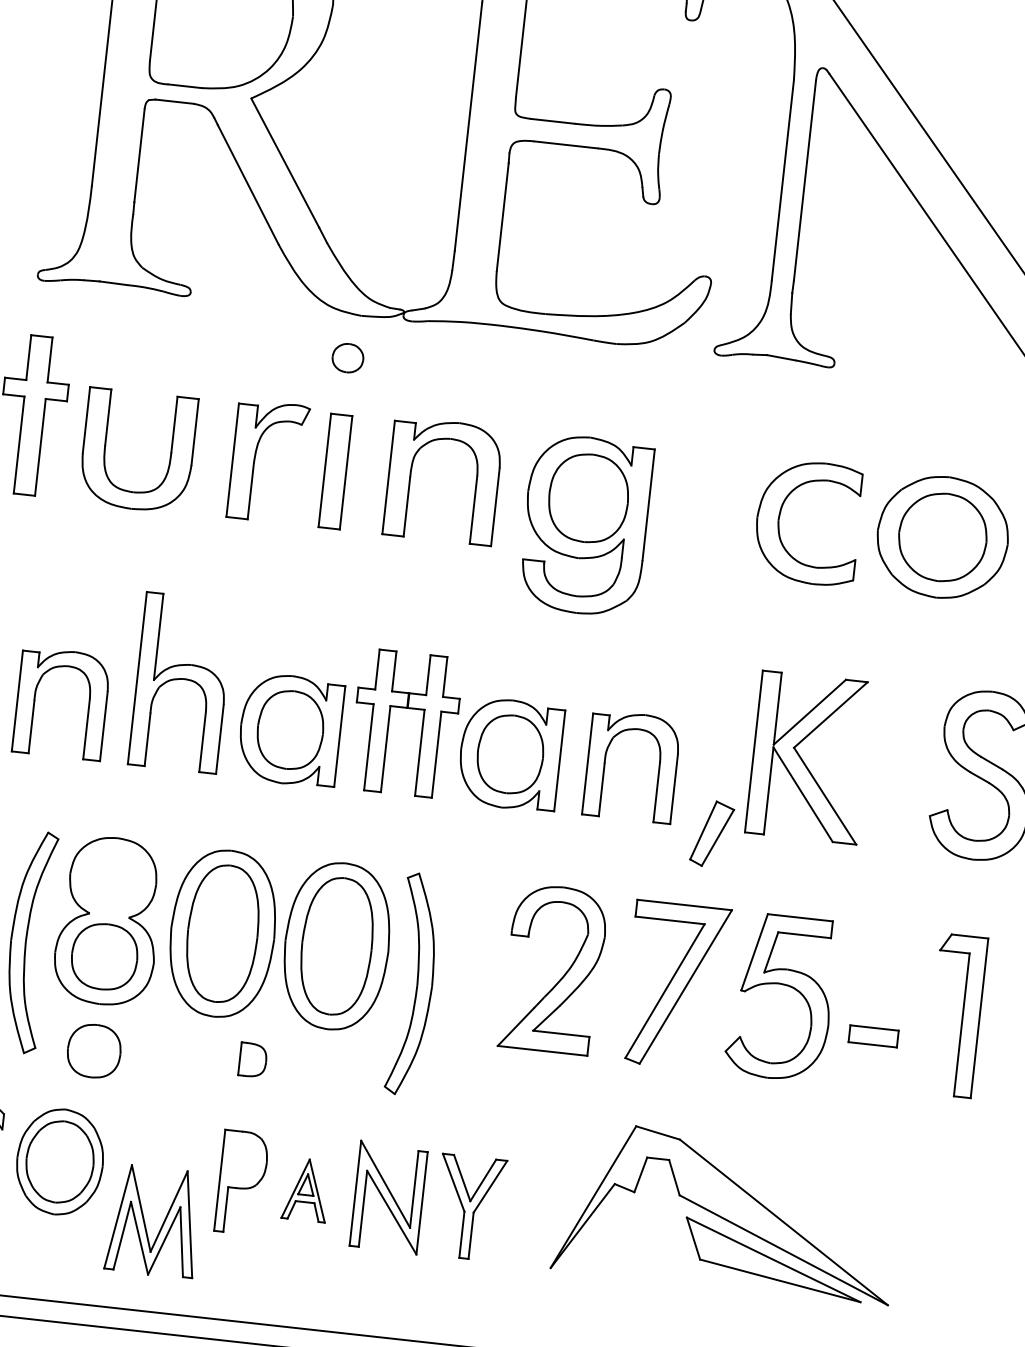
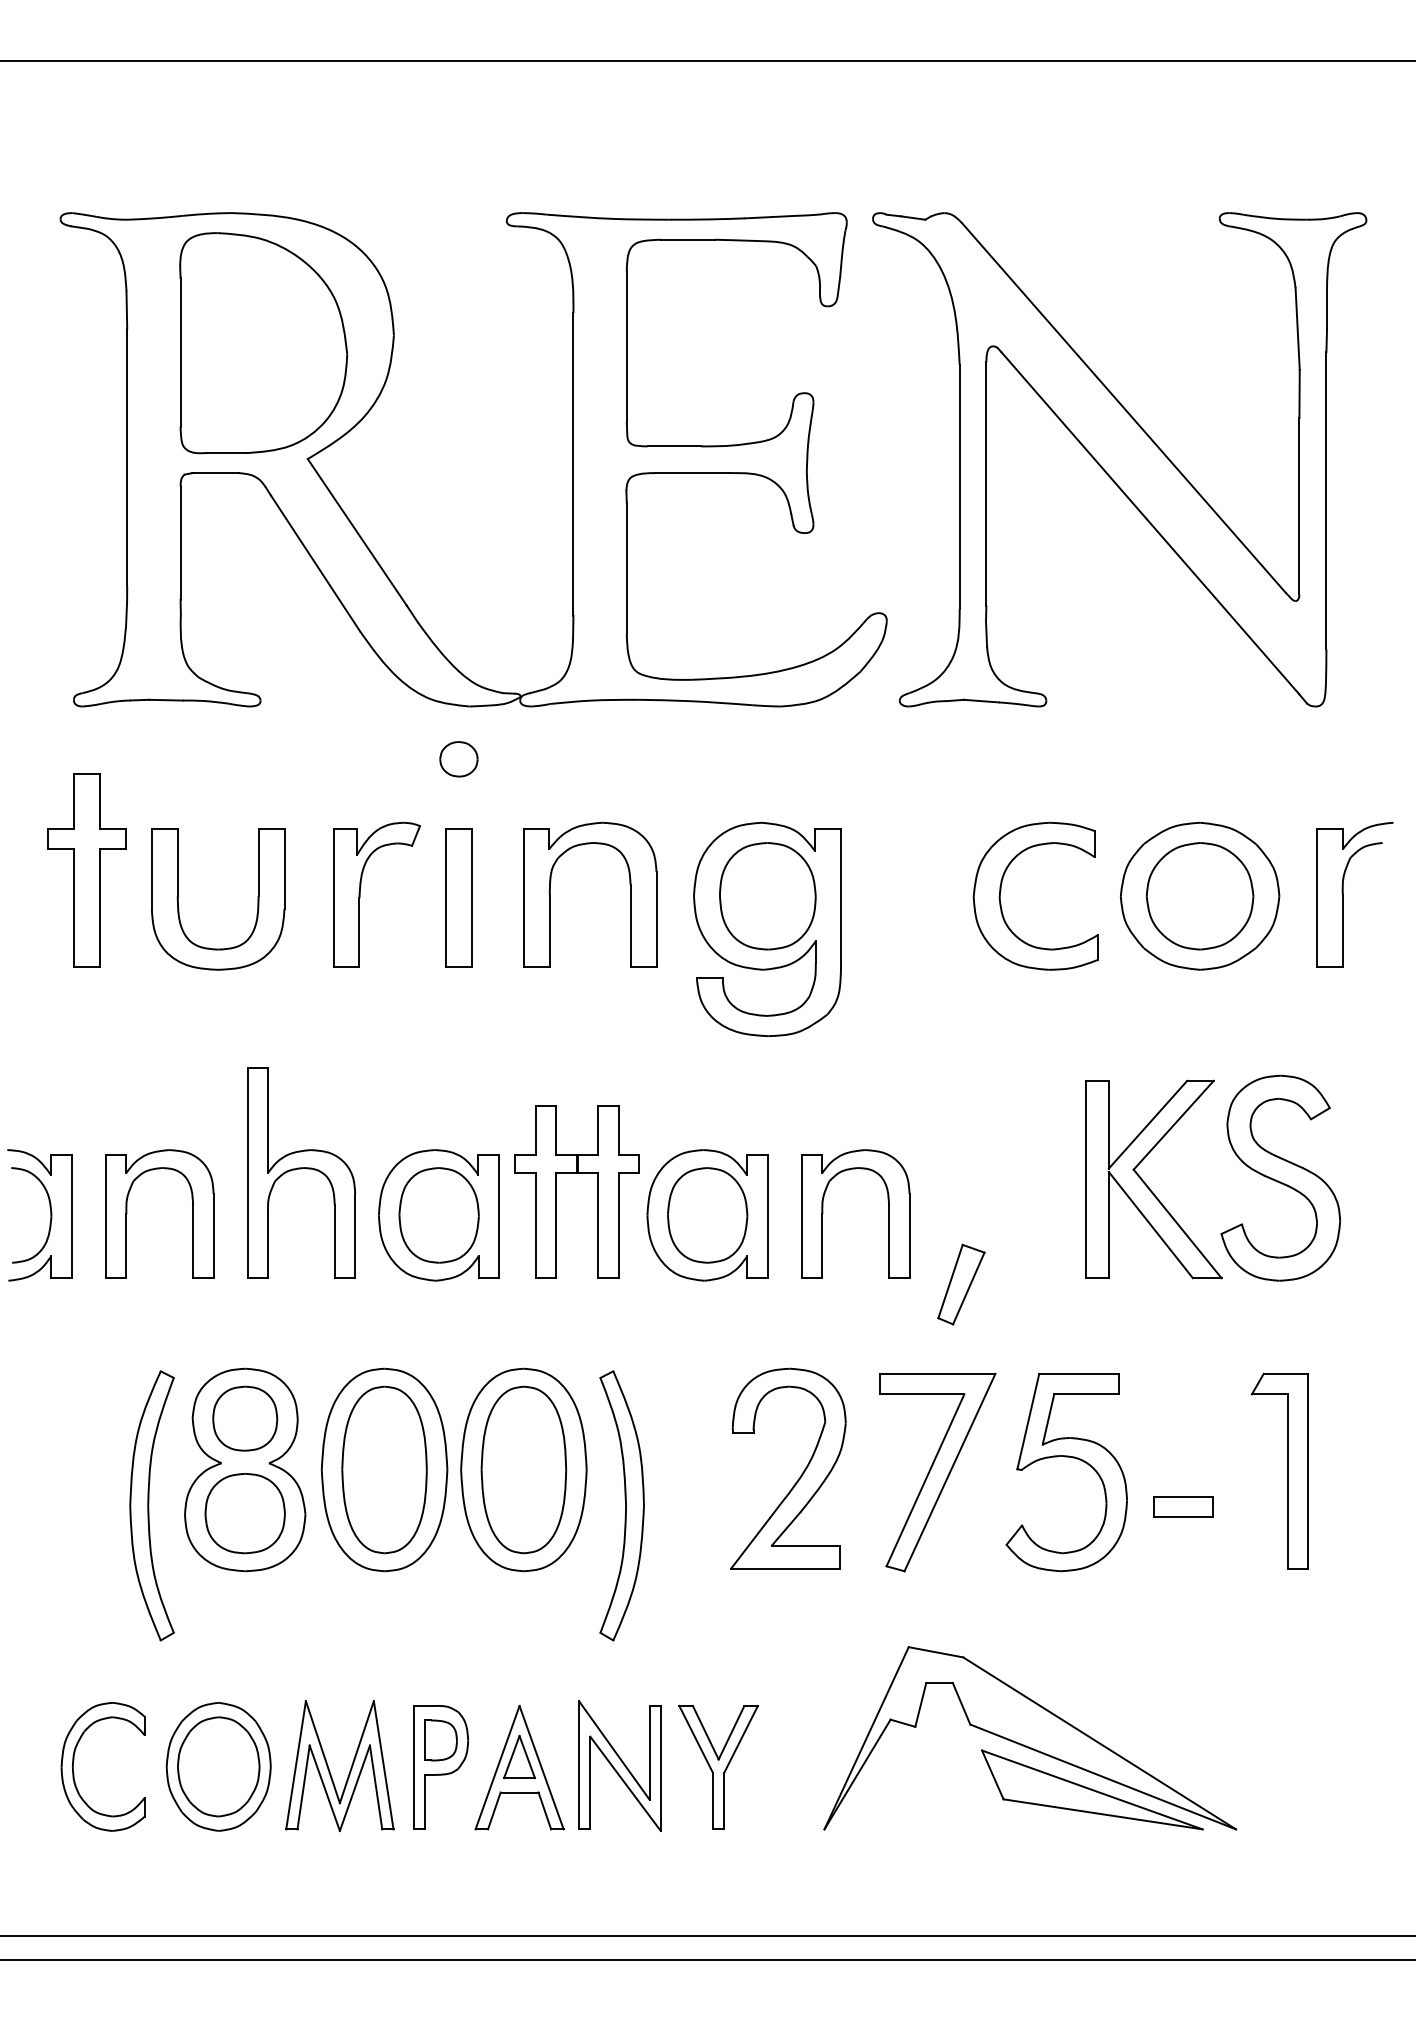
part: (803, 760) -> (1146, 1183), moved
part: (94, 1051) -> (245, 1418), moved
part: (252, 1060) -> (440, 1740), moved
part: (306, 1189) -> (519, 1767), size x1.67
part: (145, 1222) -> (329, 1768), moved

